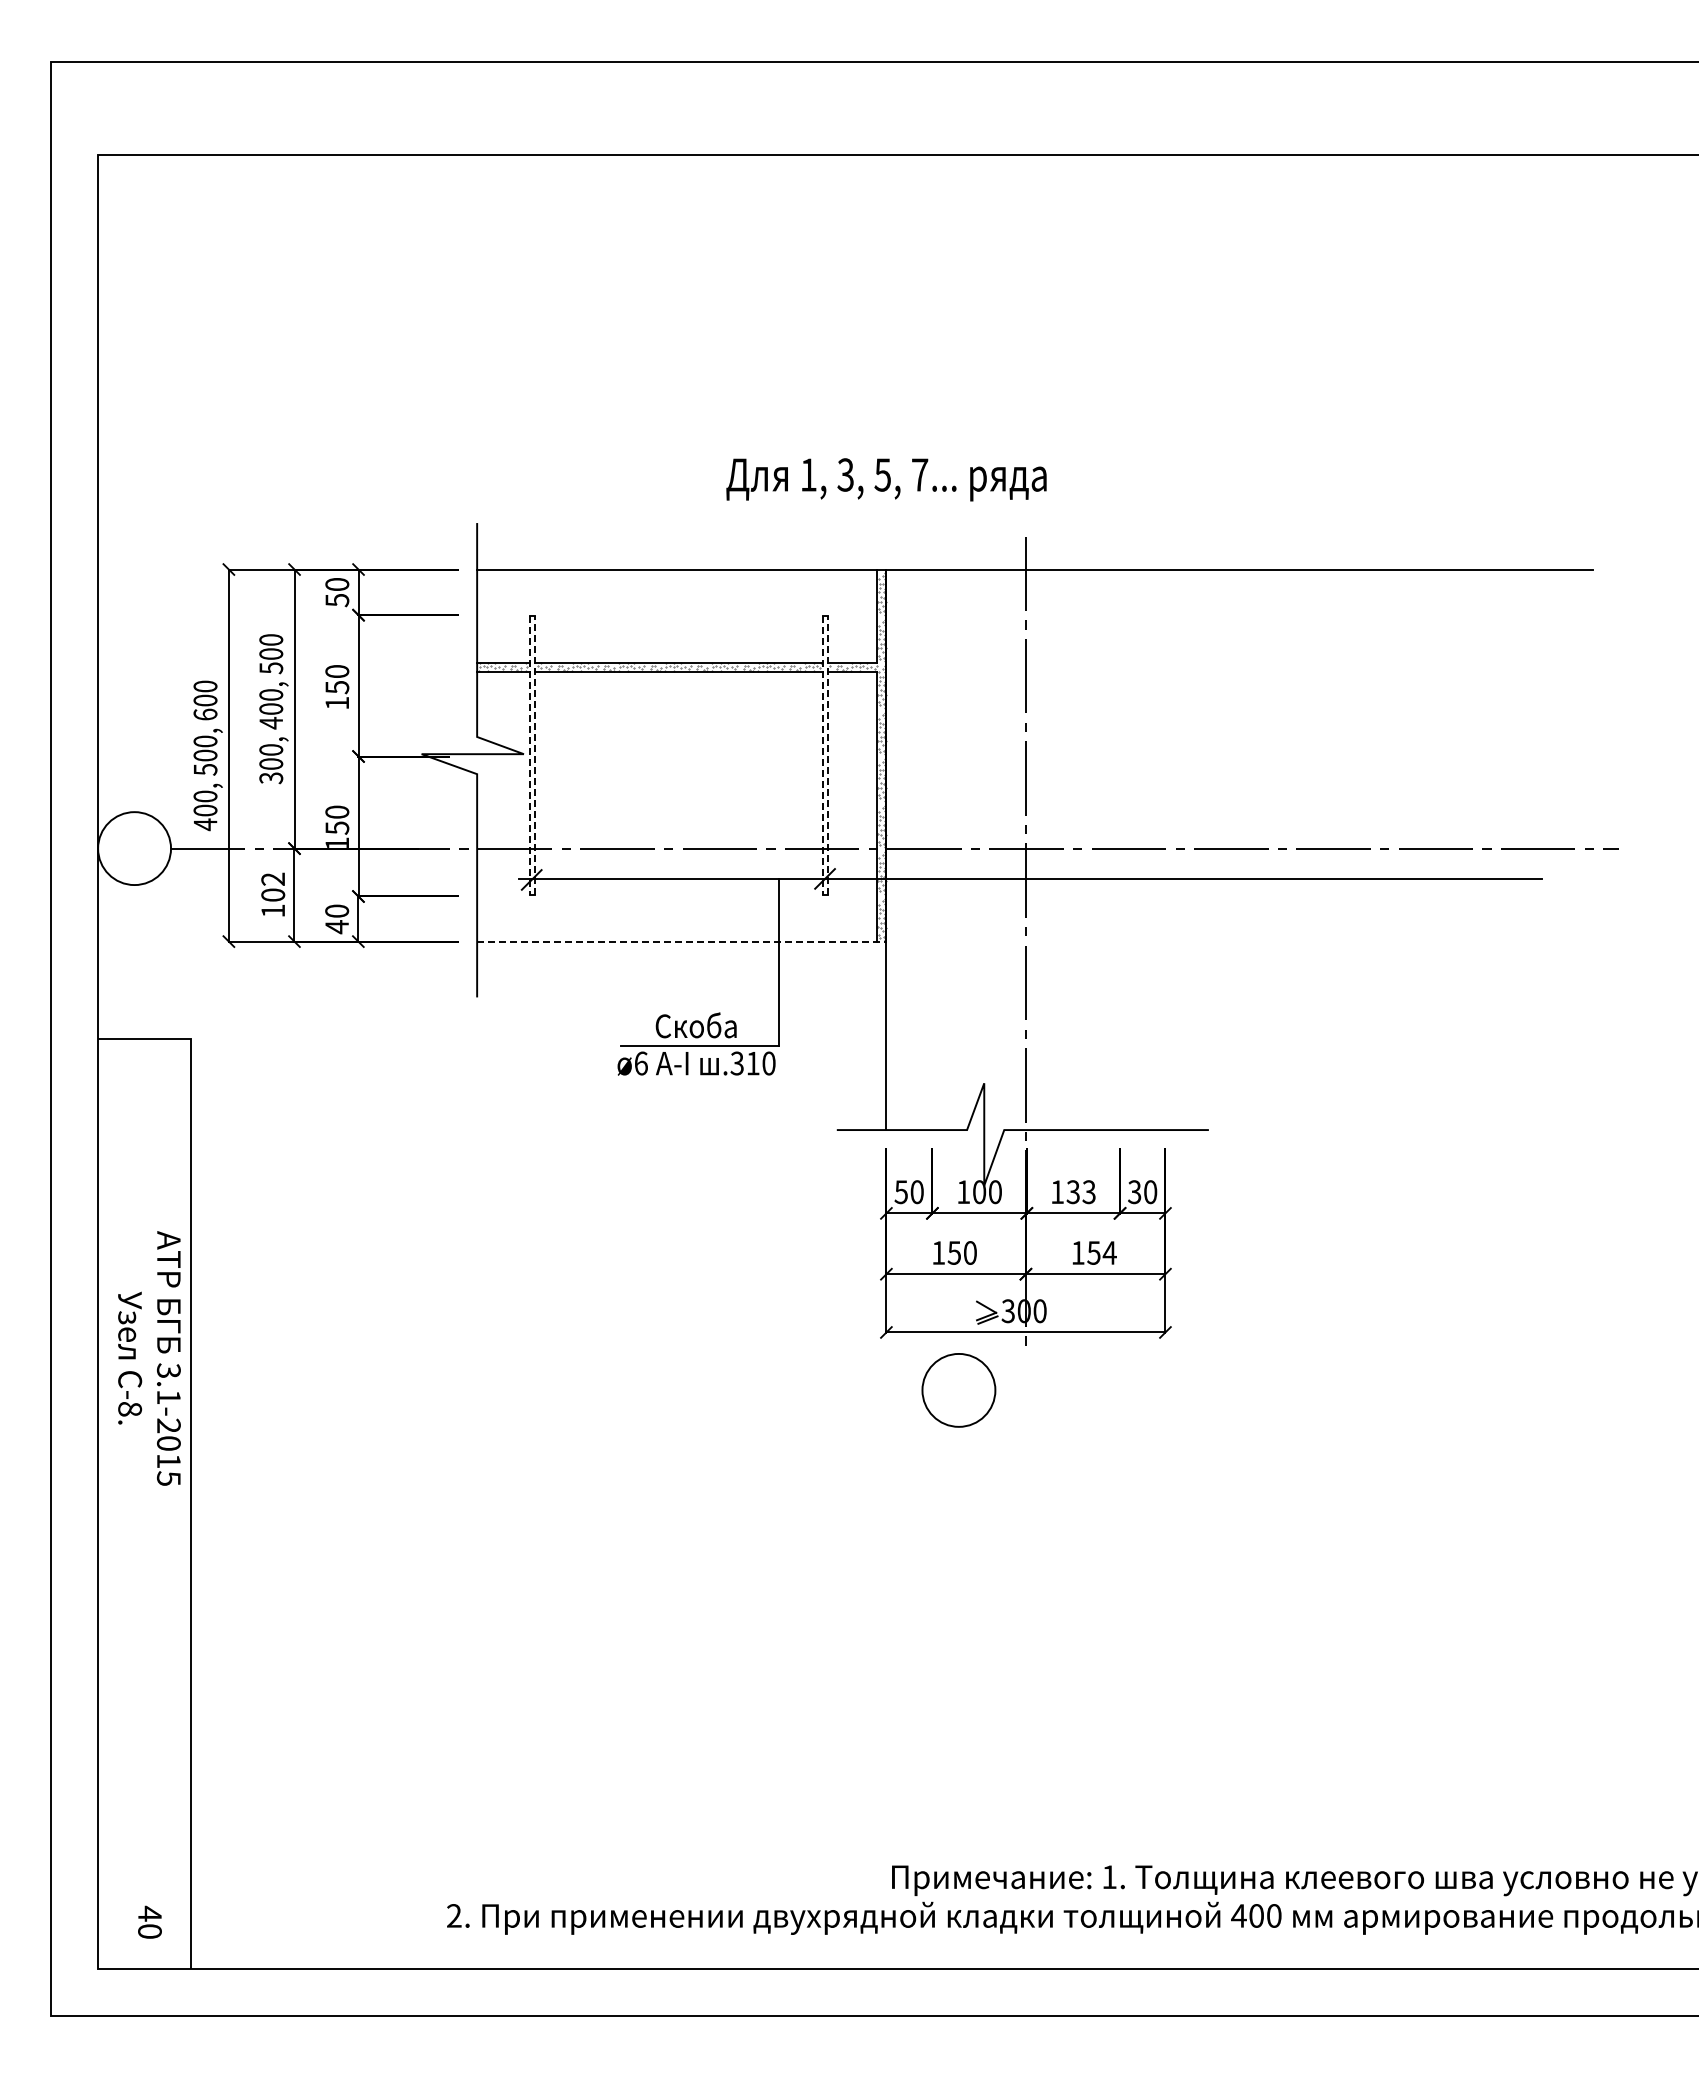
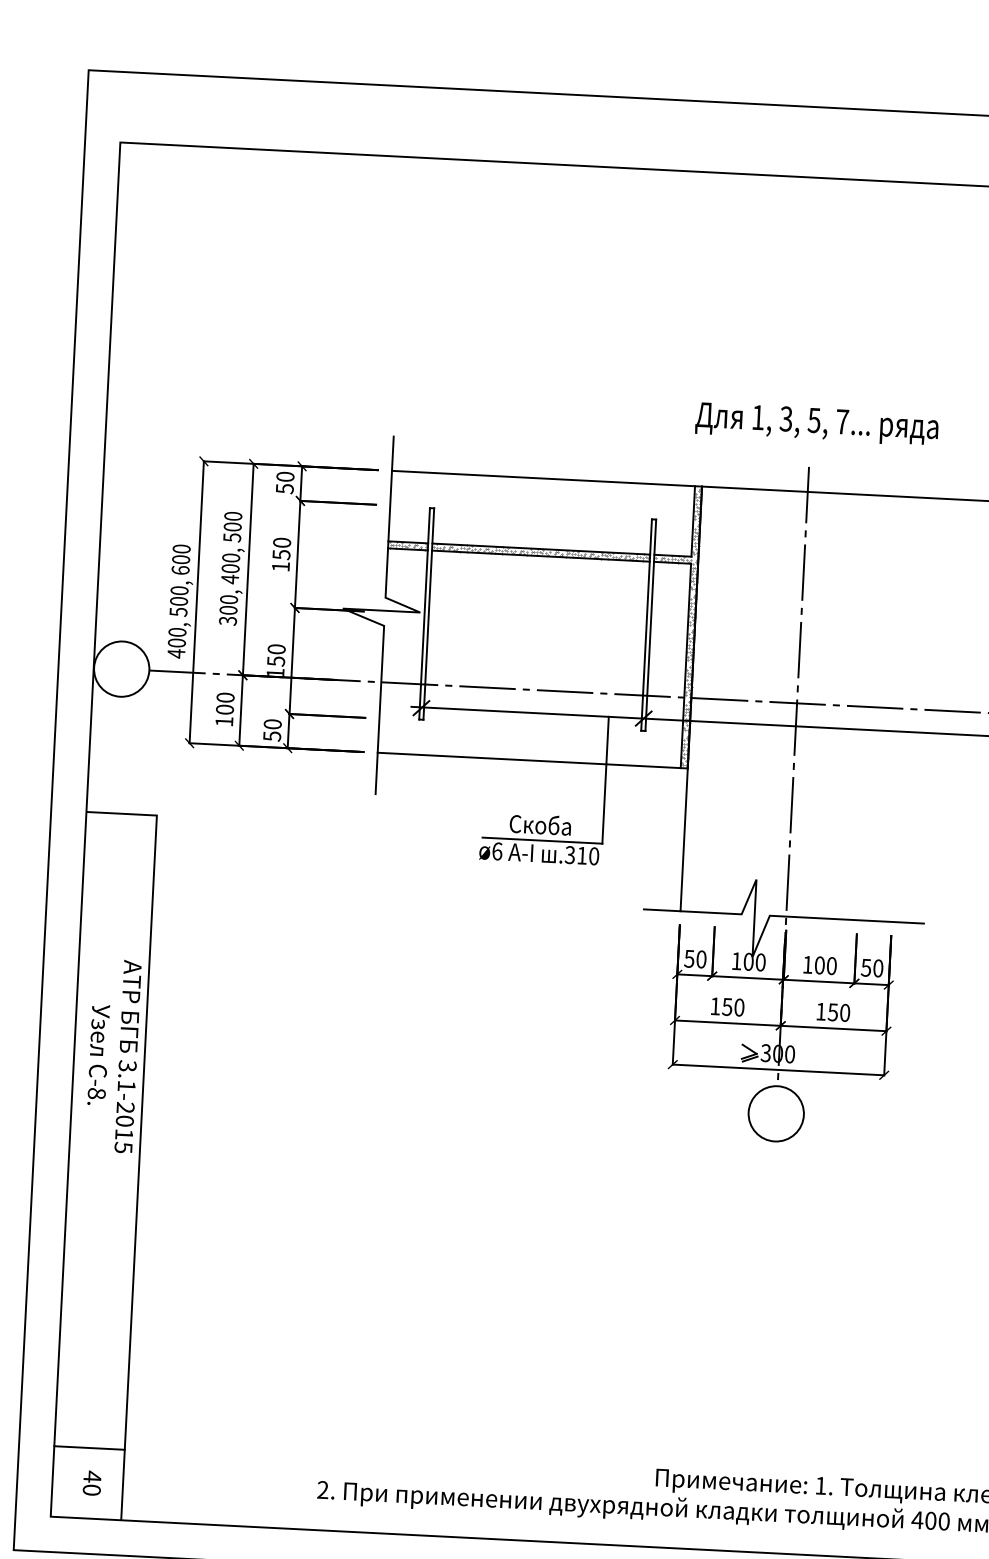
text: (886, 479) -> (816, 424), moved
line: (529, 755) -> (424, 613), dashed -> solid
line: (535, 755) -> (429, 614), dashed -> solid
line: (822, 755) -> (646, 625), dashed -> solid
line: (828, 755) -> (651, 625), dashed -> solid
text: (273, 878) -> (225, 697), 102 -> 100
text: (337, 927) -> (272, 736), 40 -> 50
line: (681, 941) -> (532, 760), dashed -> solid
text: (1134, 1191) -> (866, 967), 30 -> 50
text: (1080, 1192) -> (825, 966), 133 -> 100
text: (1109, 1252) -> (844, 1012), 154 -> 150
circle: (958, 1390) -> (775, 1113), moved
line: (143, 1876) -> (89, 1448), added

